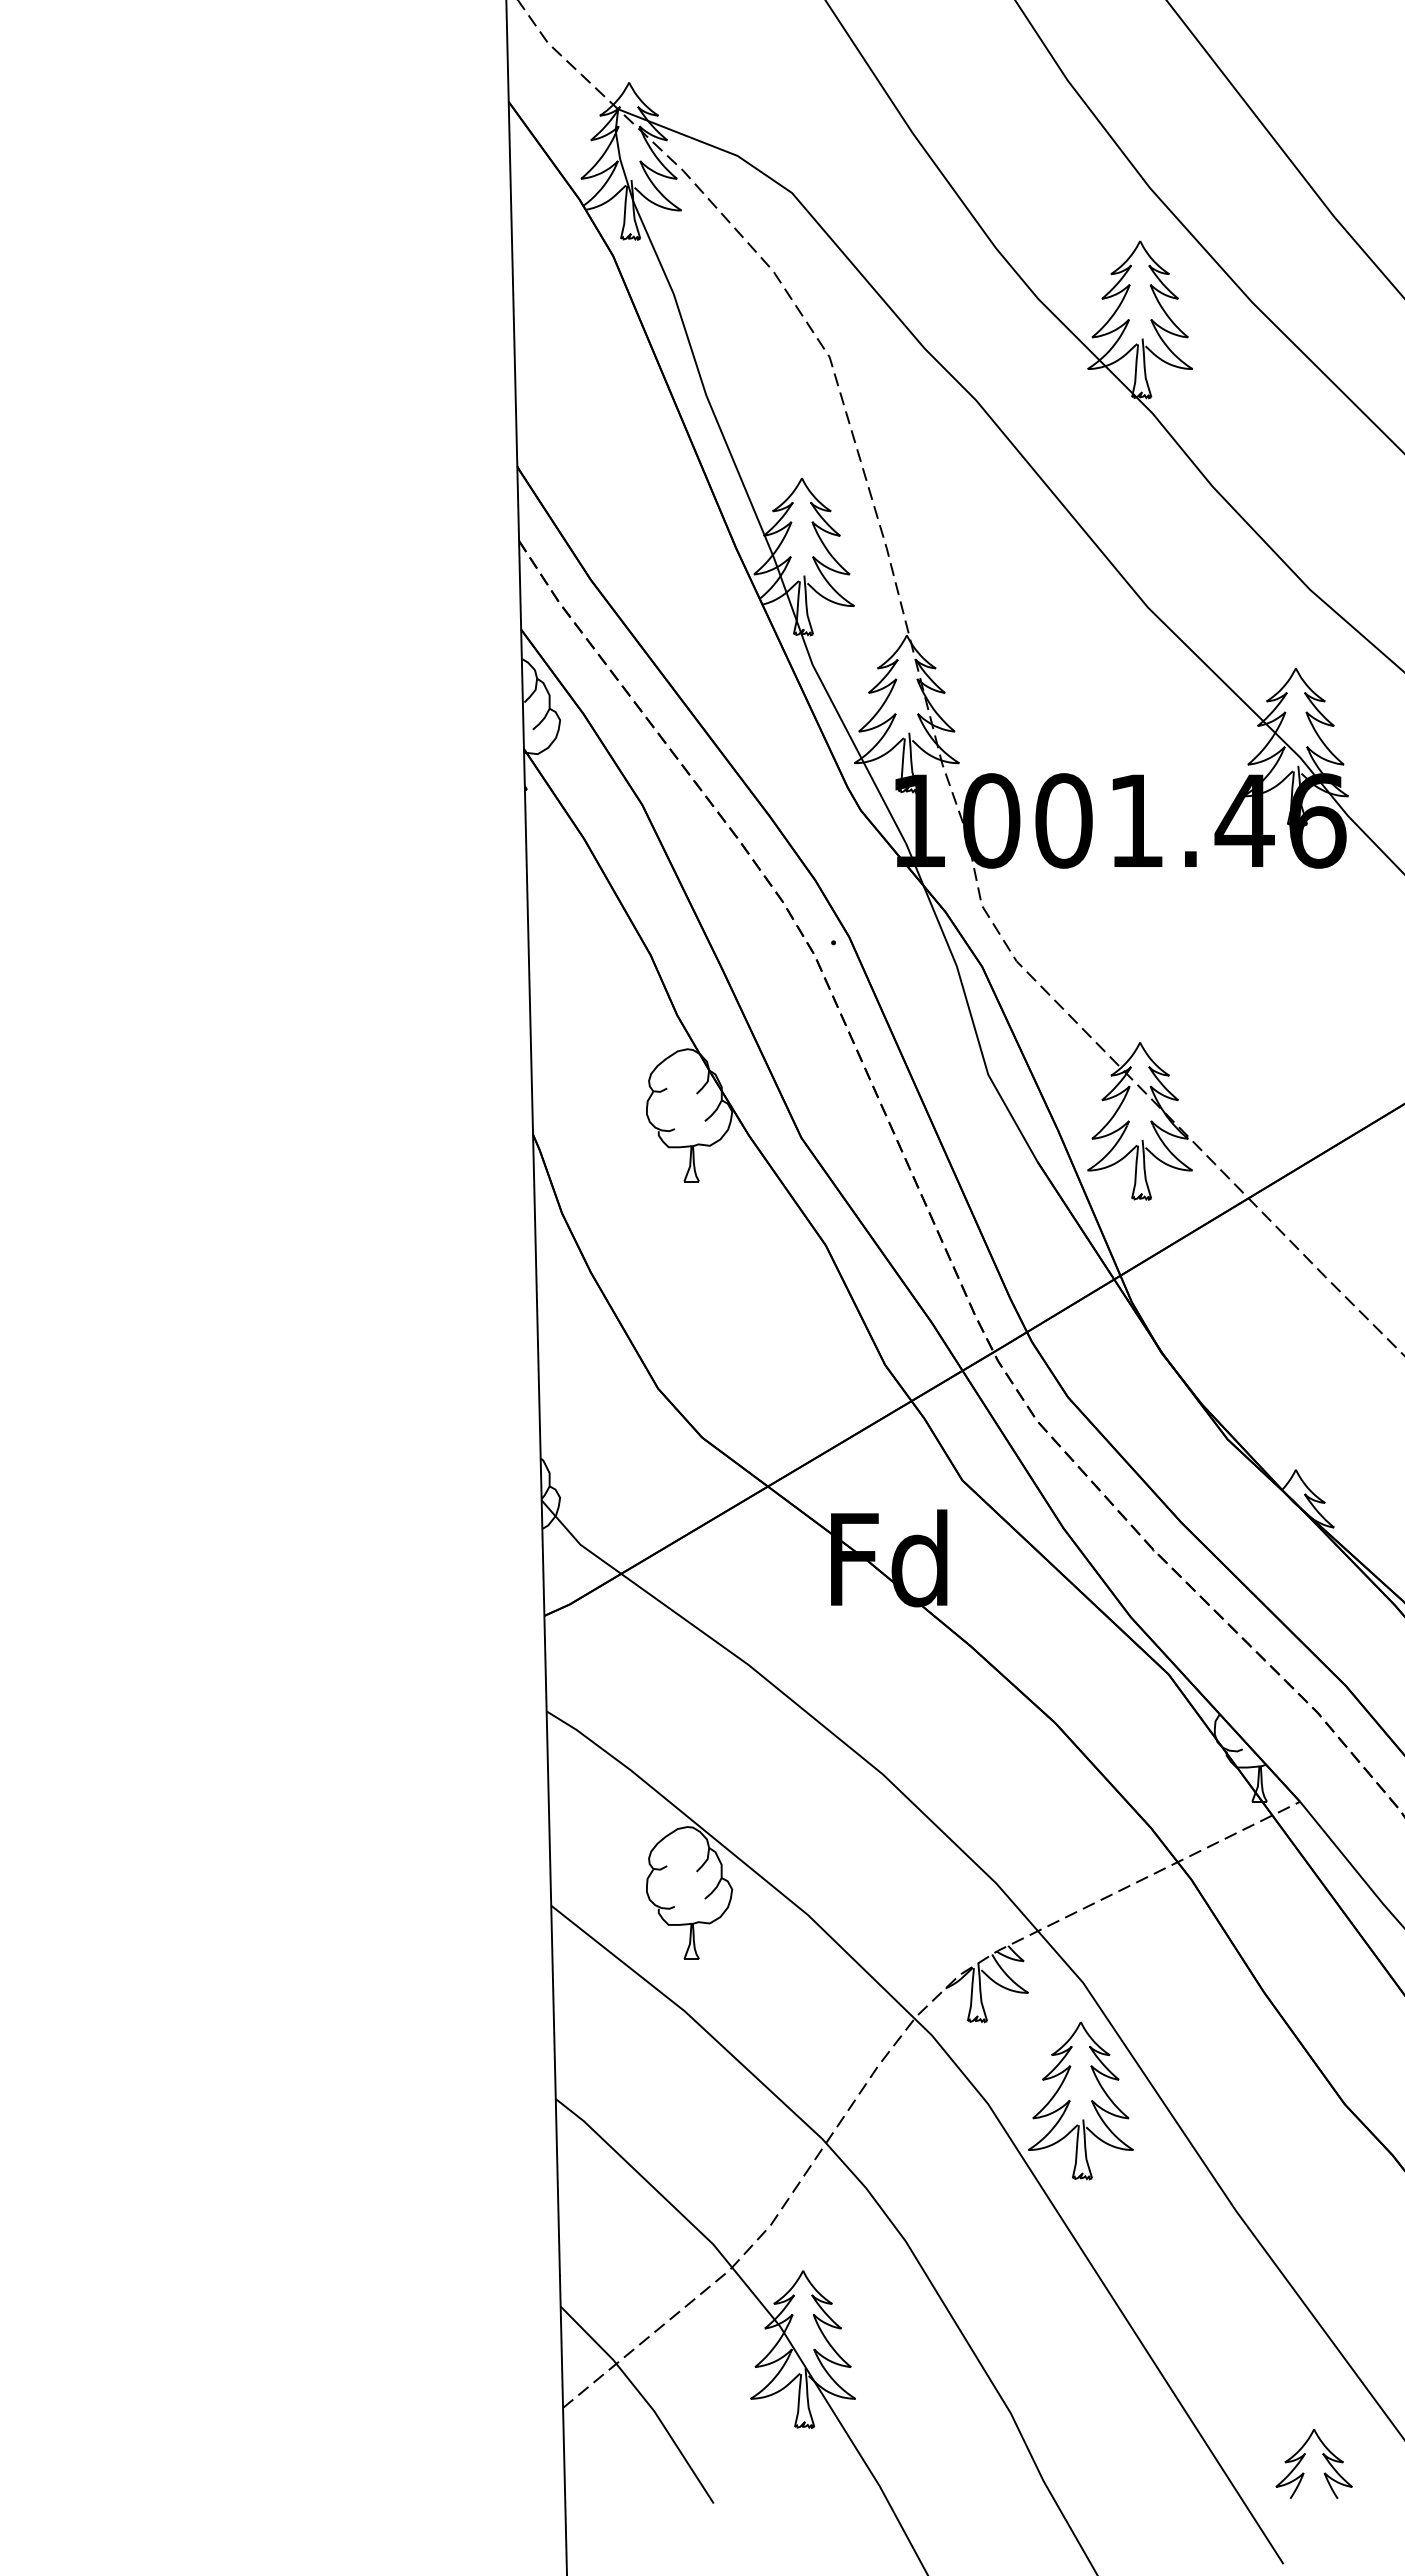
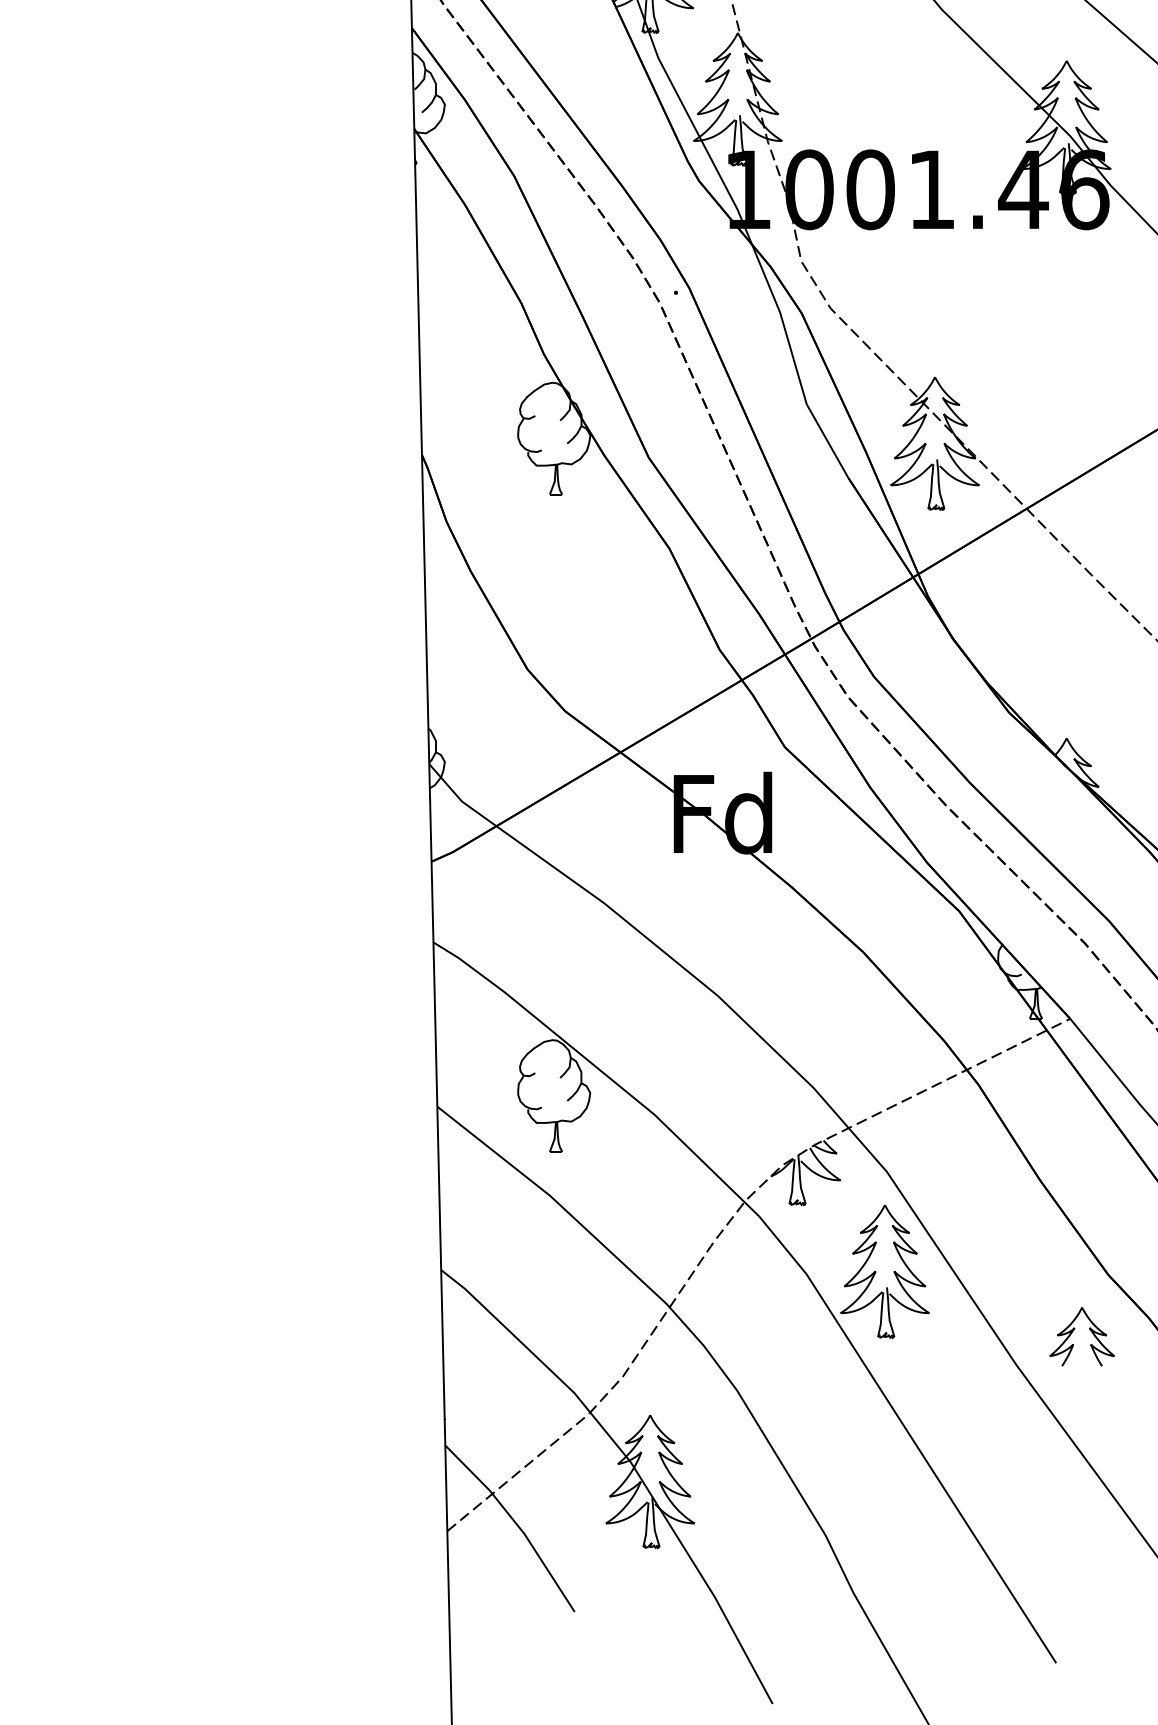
part: (1303, 2458) -> (1073, 1332), moved

